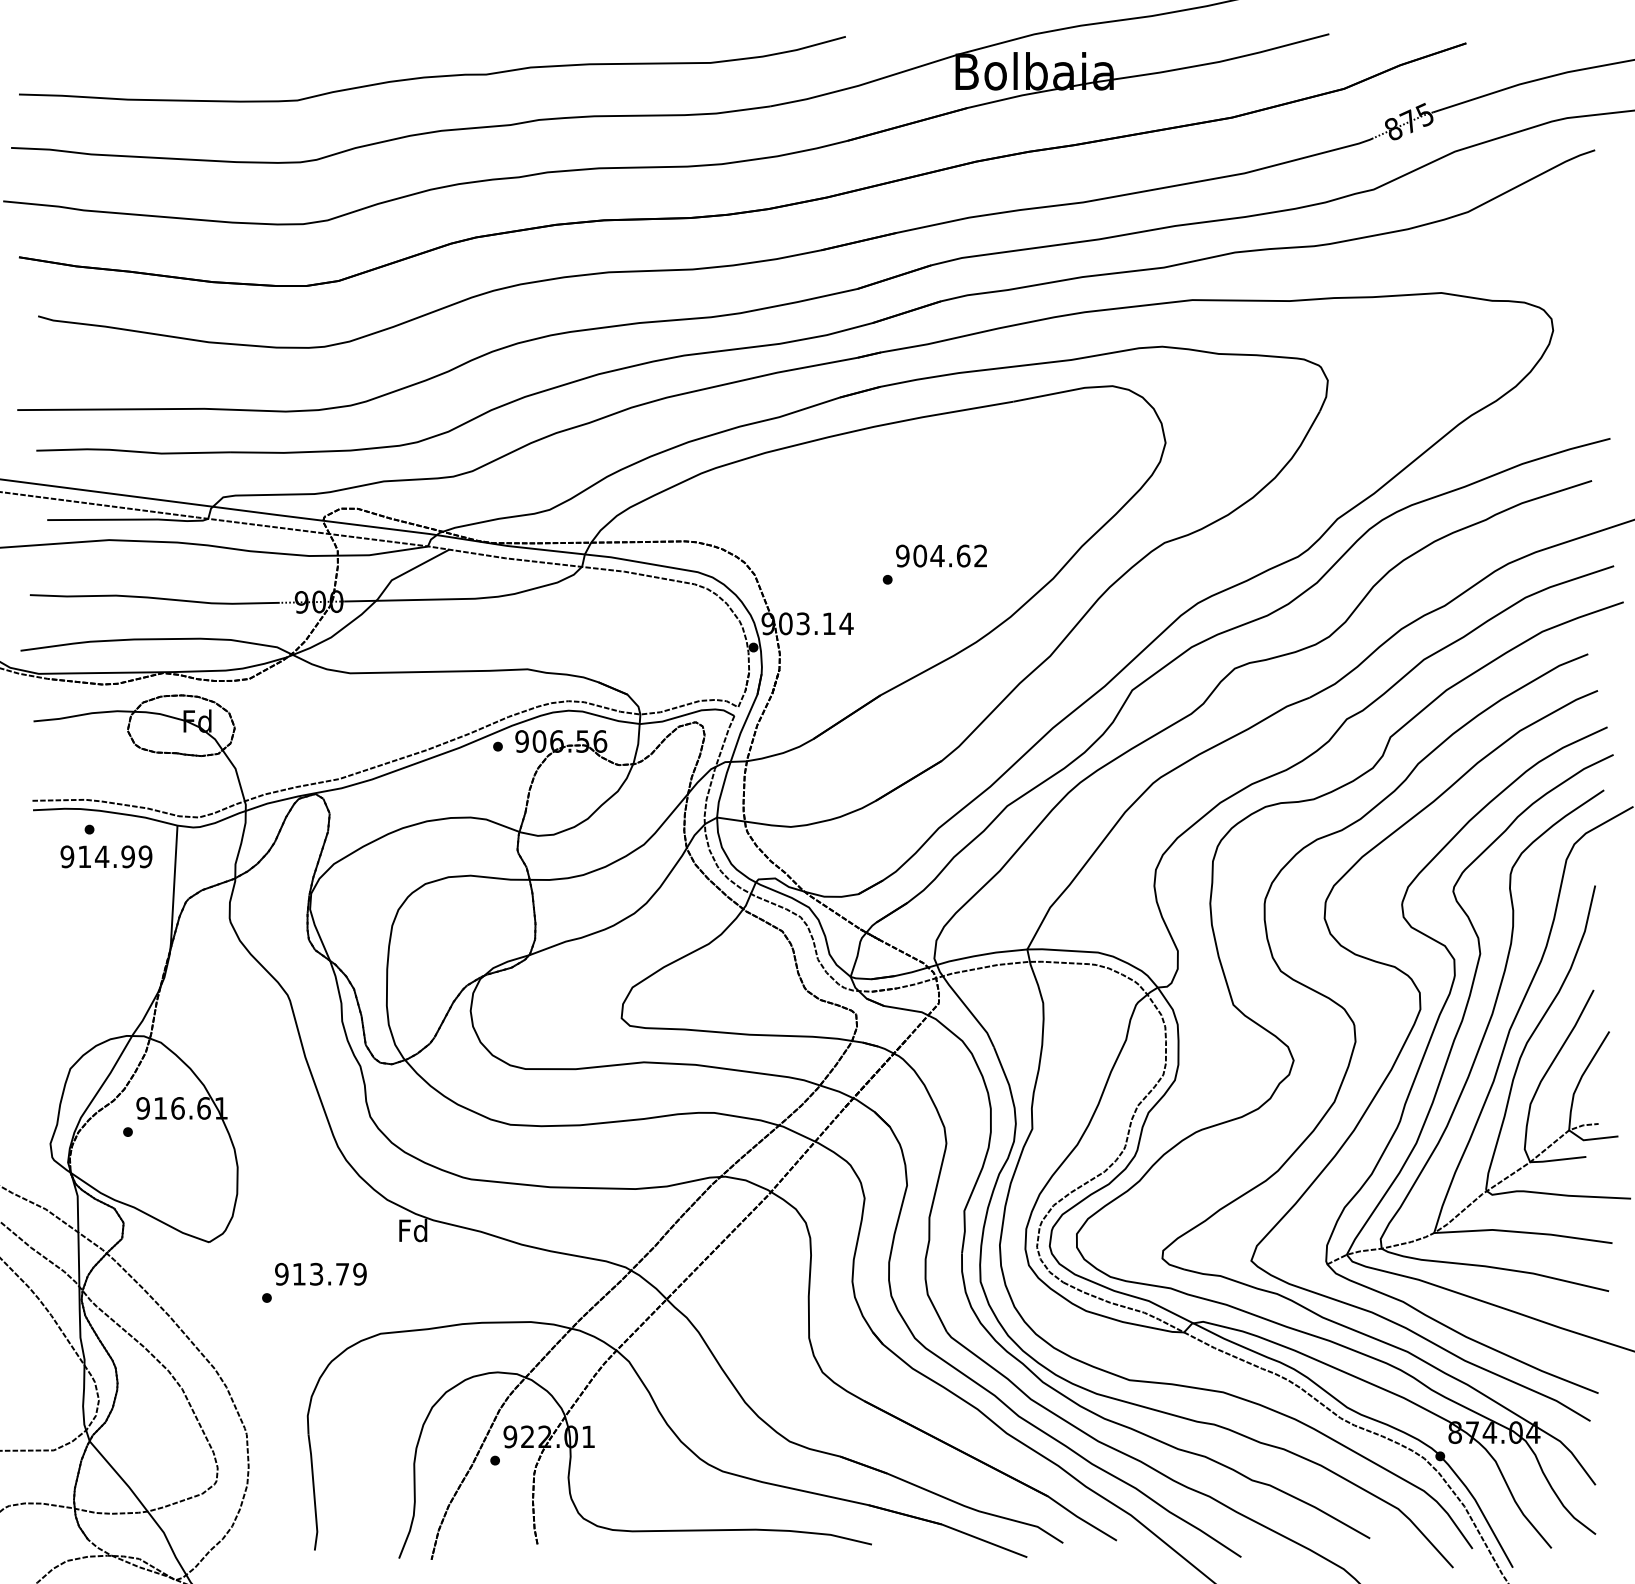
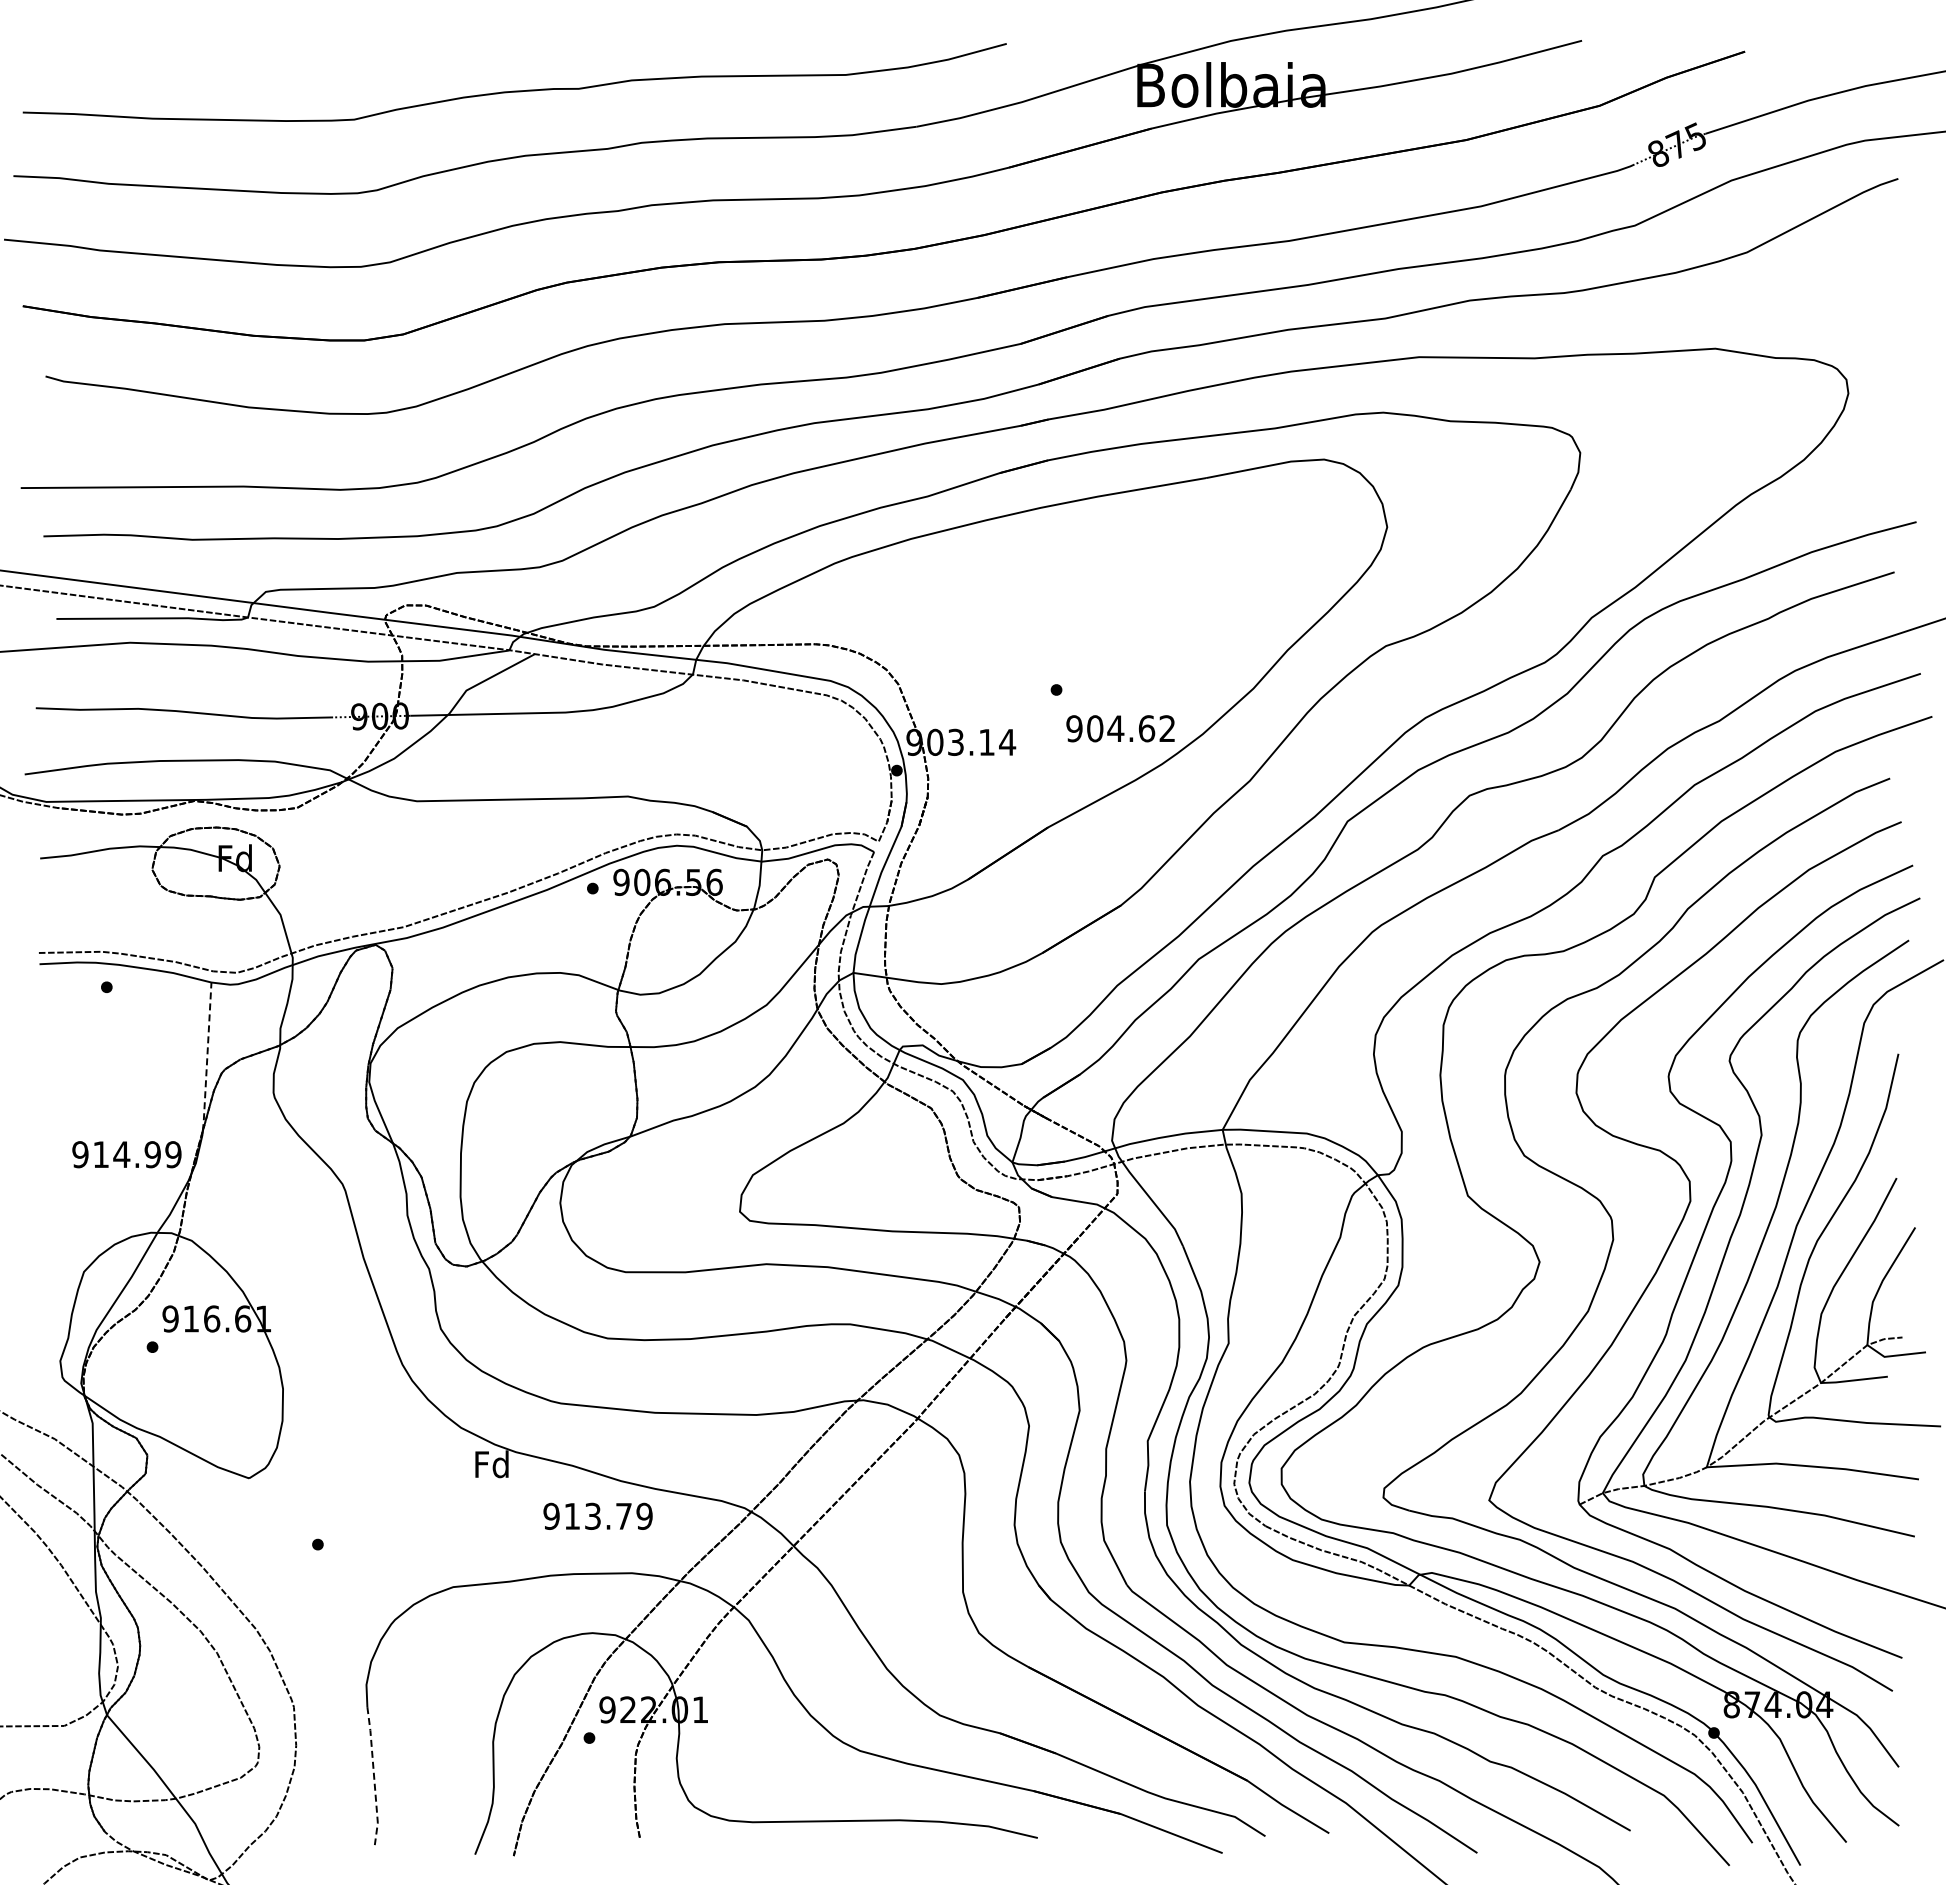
text: (941, 555) -> (1120, 728), moved
text: (106, 856) -> (126, 1154), moved
line: (174, 888) -> (207, 1057), solid -> dashed
text: (320, 1273) -> (597, 1515), moved
line: (314, 1492) -> (374, 1776), solid -> dashed

